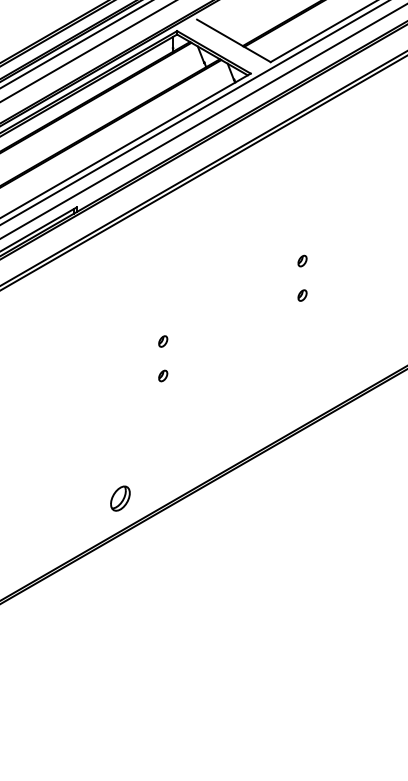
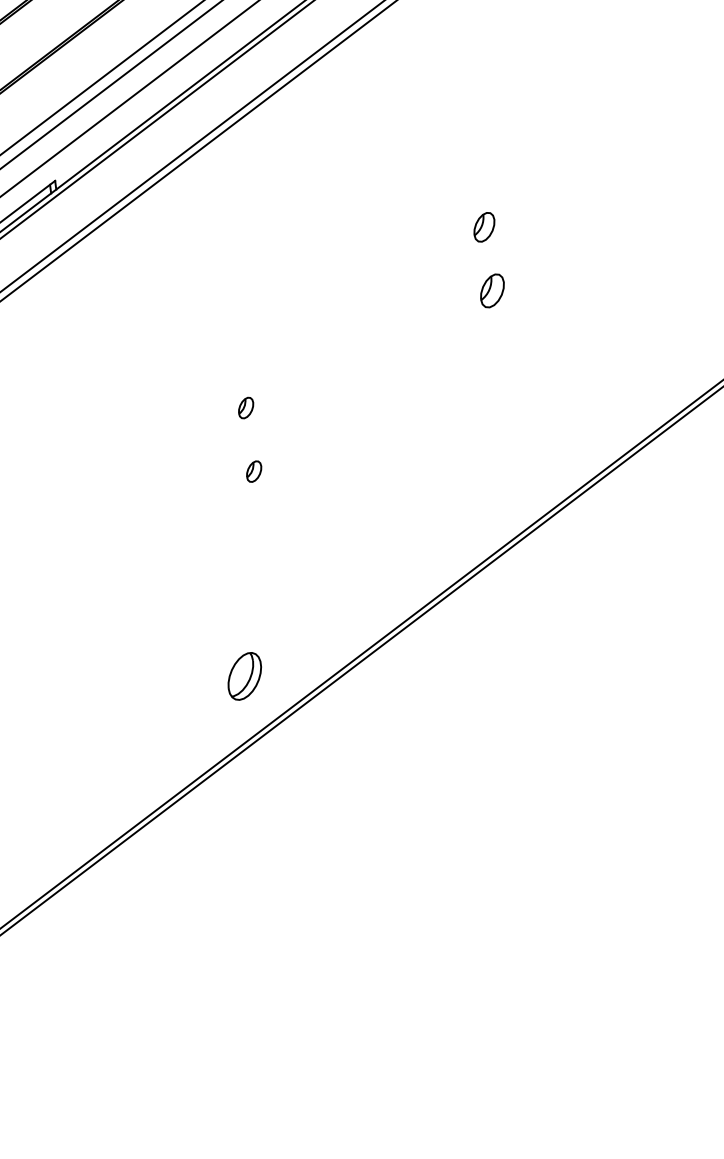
part: (302, 260) -> (484, 226), size x1.4
part: (302, 295) -> (492, 290), size x1.6
part: (120, 498) -> (244, 676), moved

